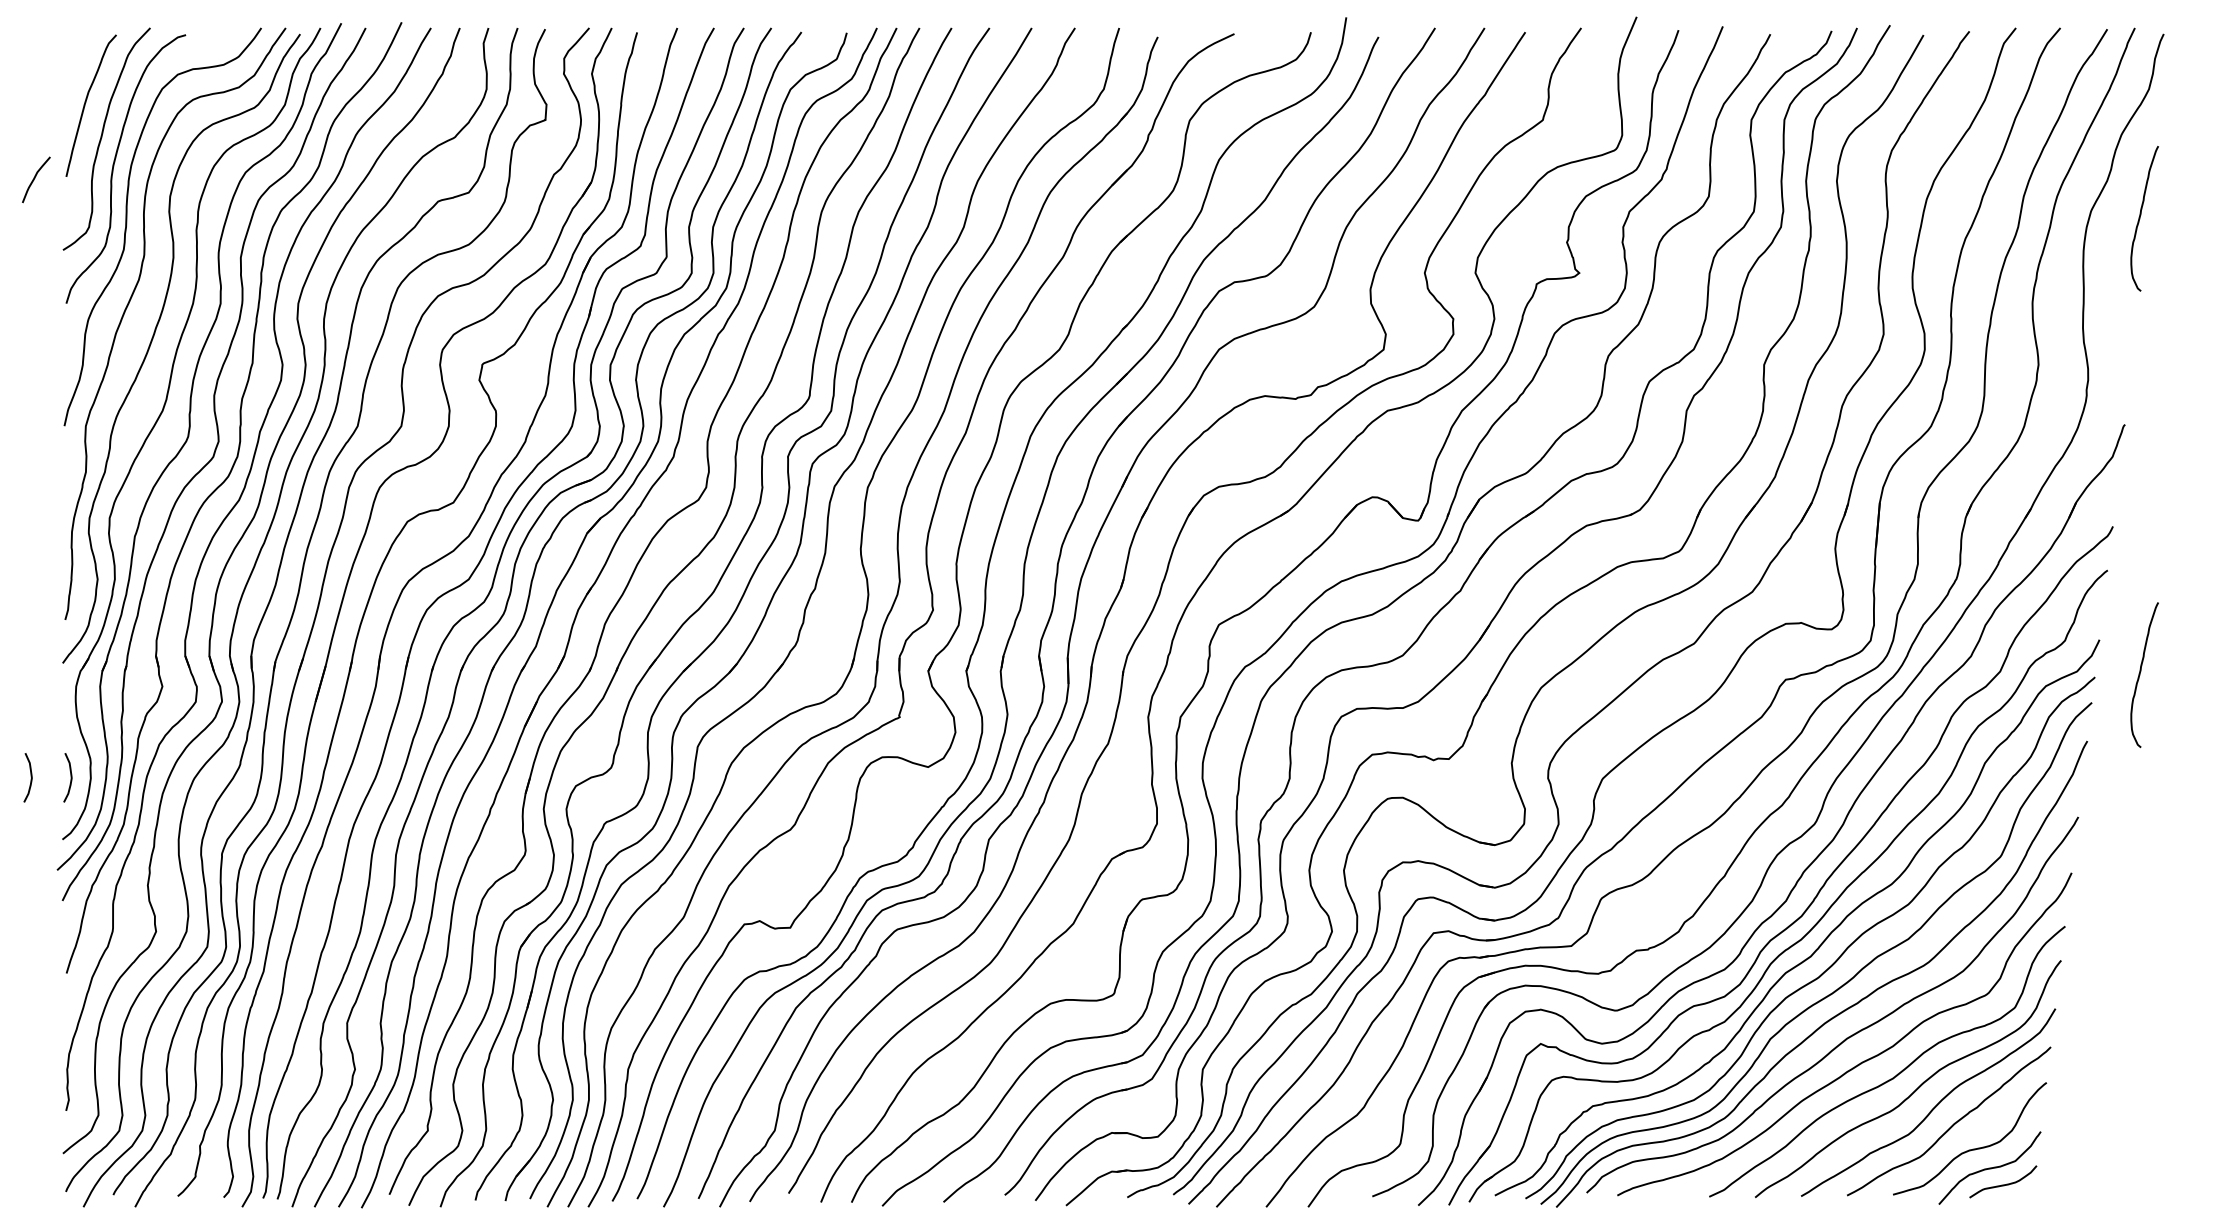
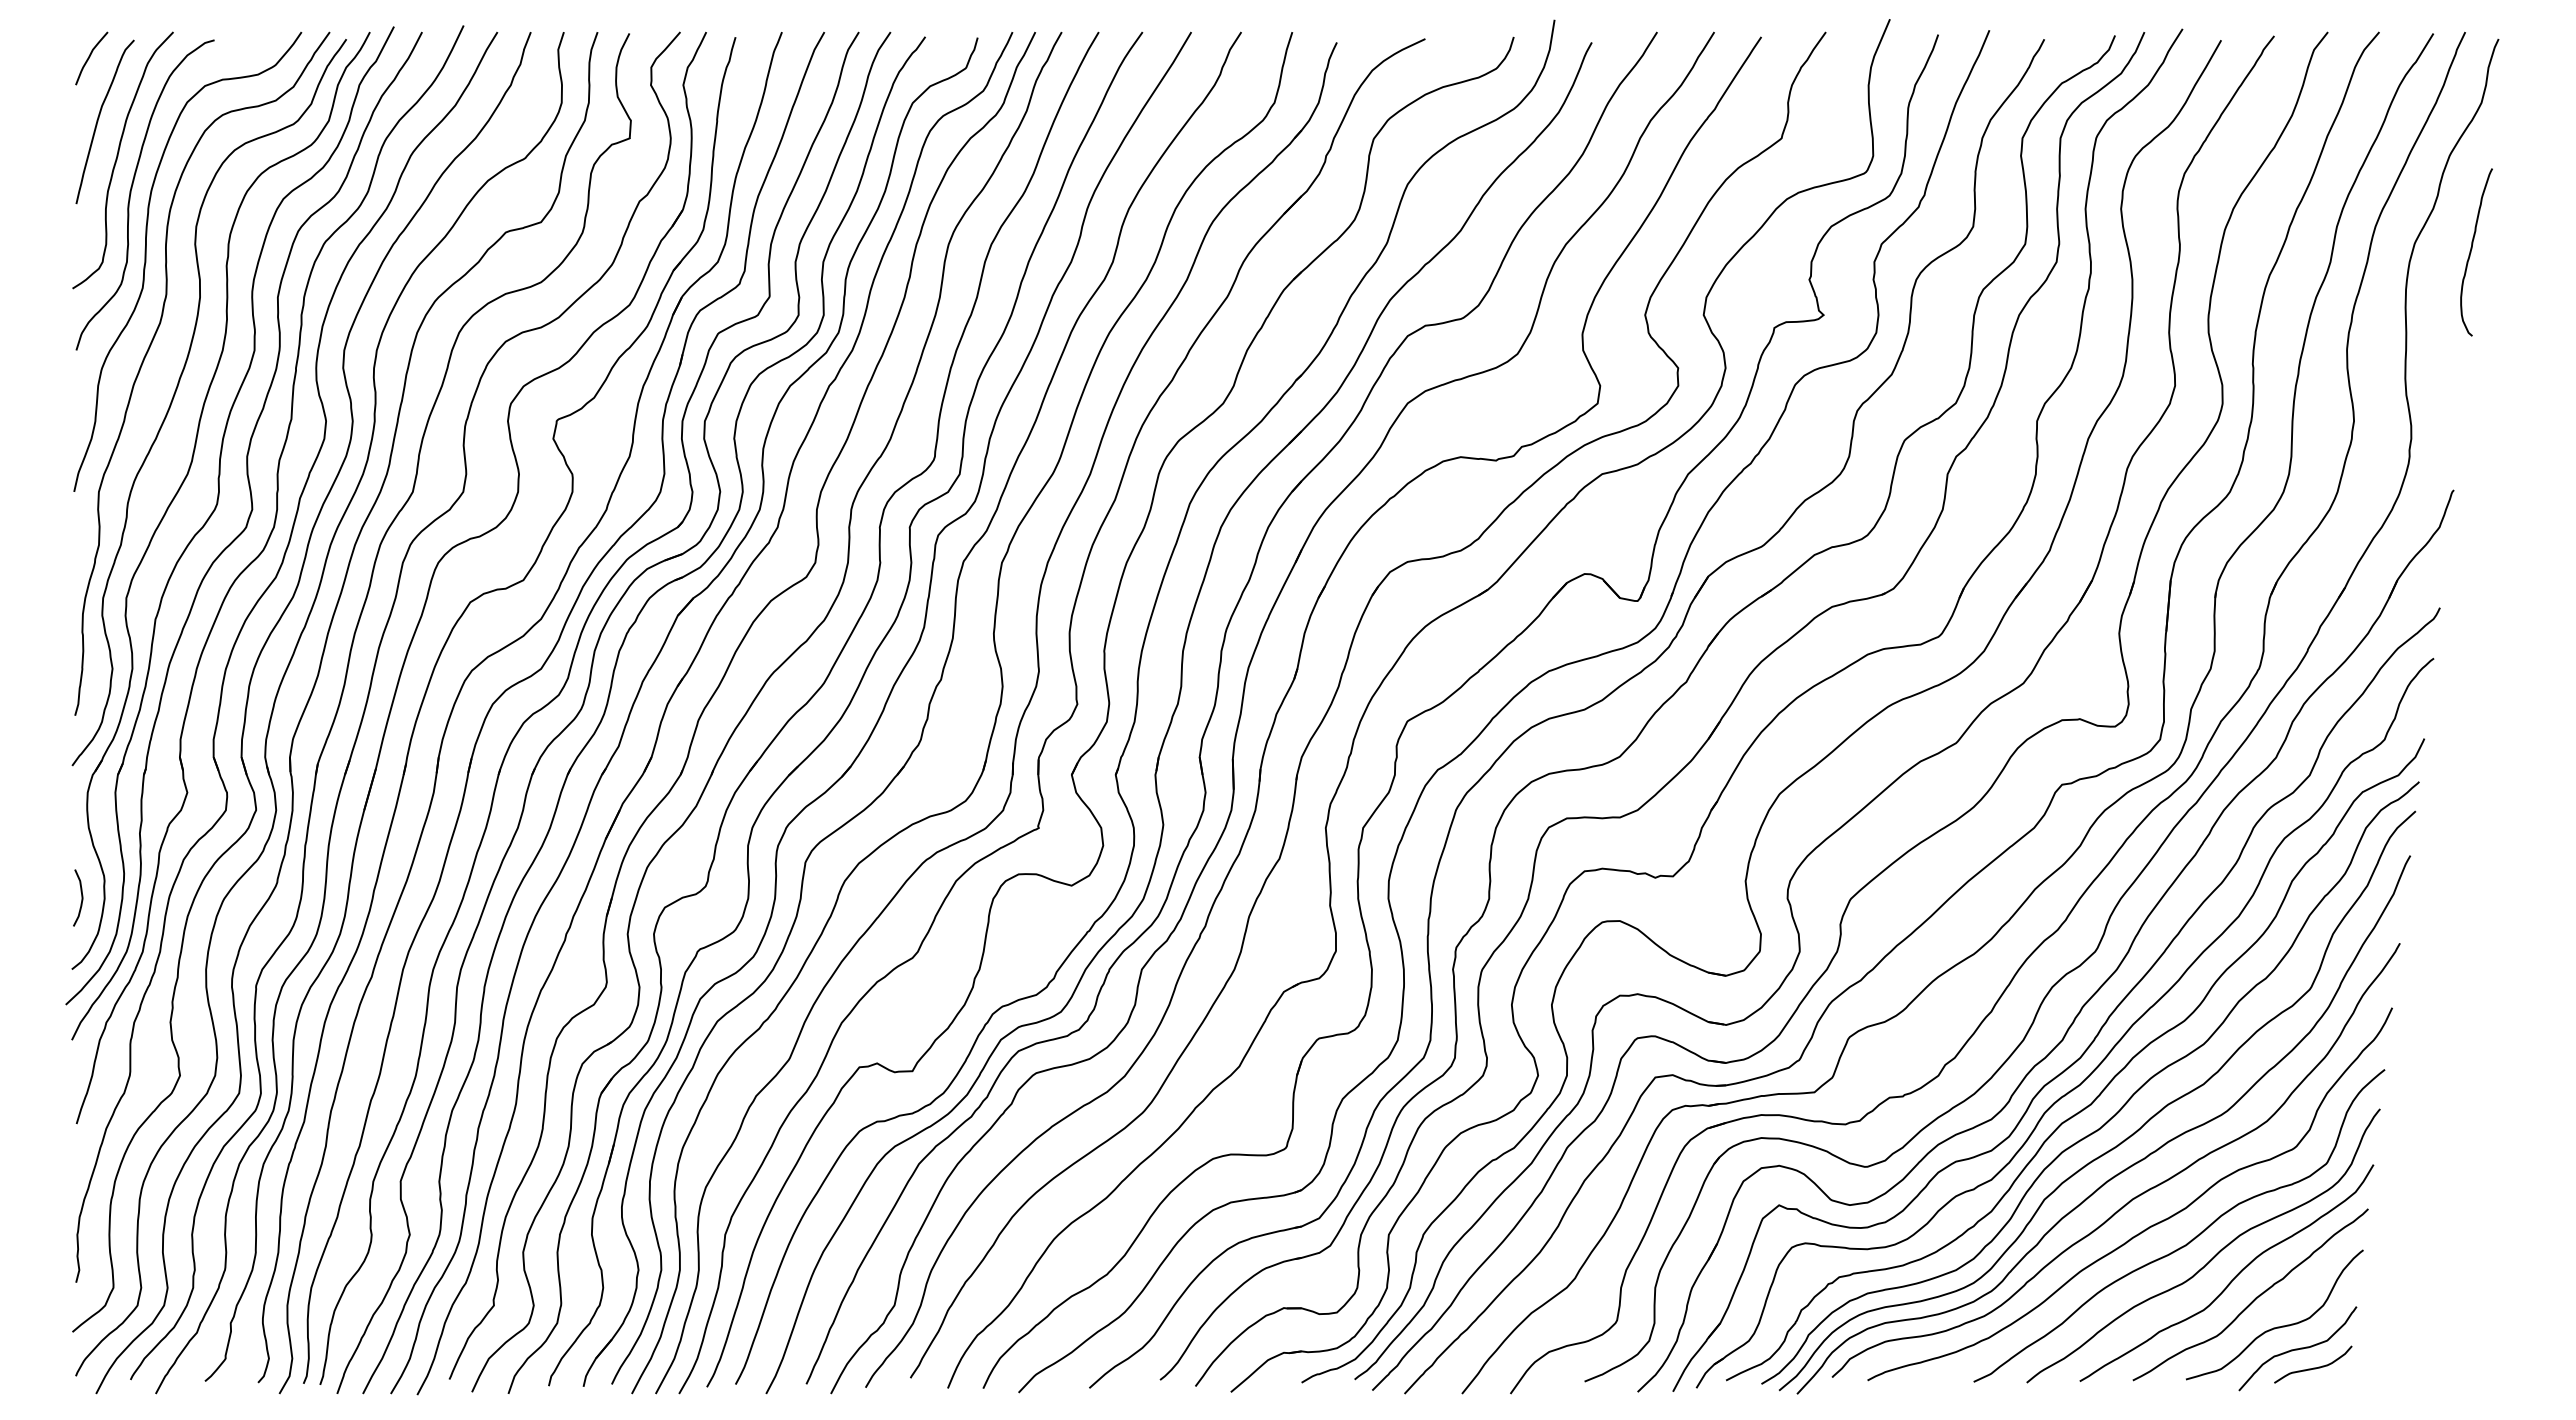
curve: (35, 179) -> (90, 57), moved
curve: (2141, 672) -> (2472, 776), removed
curve: (30, 777) -> (35, 897), removed

